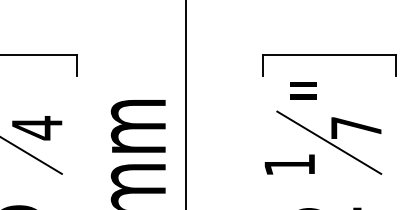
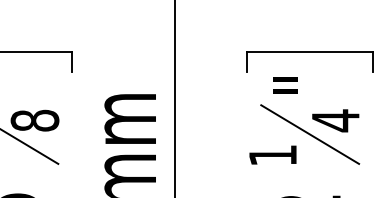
text: (36, 127) -> (34, 120), 4 -> 8
text: (356, 127) -> (335, 120), 7 -> 4

